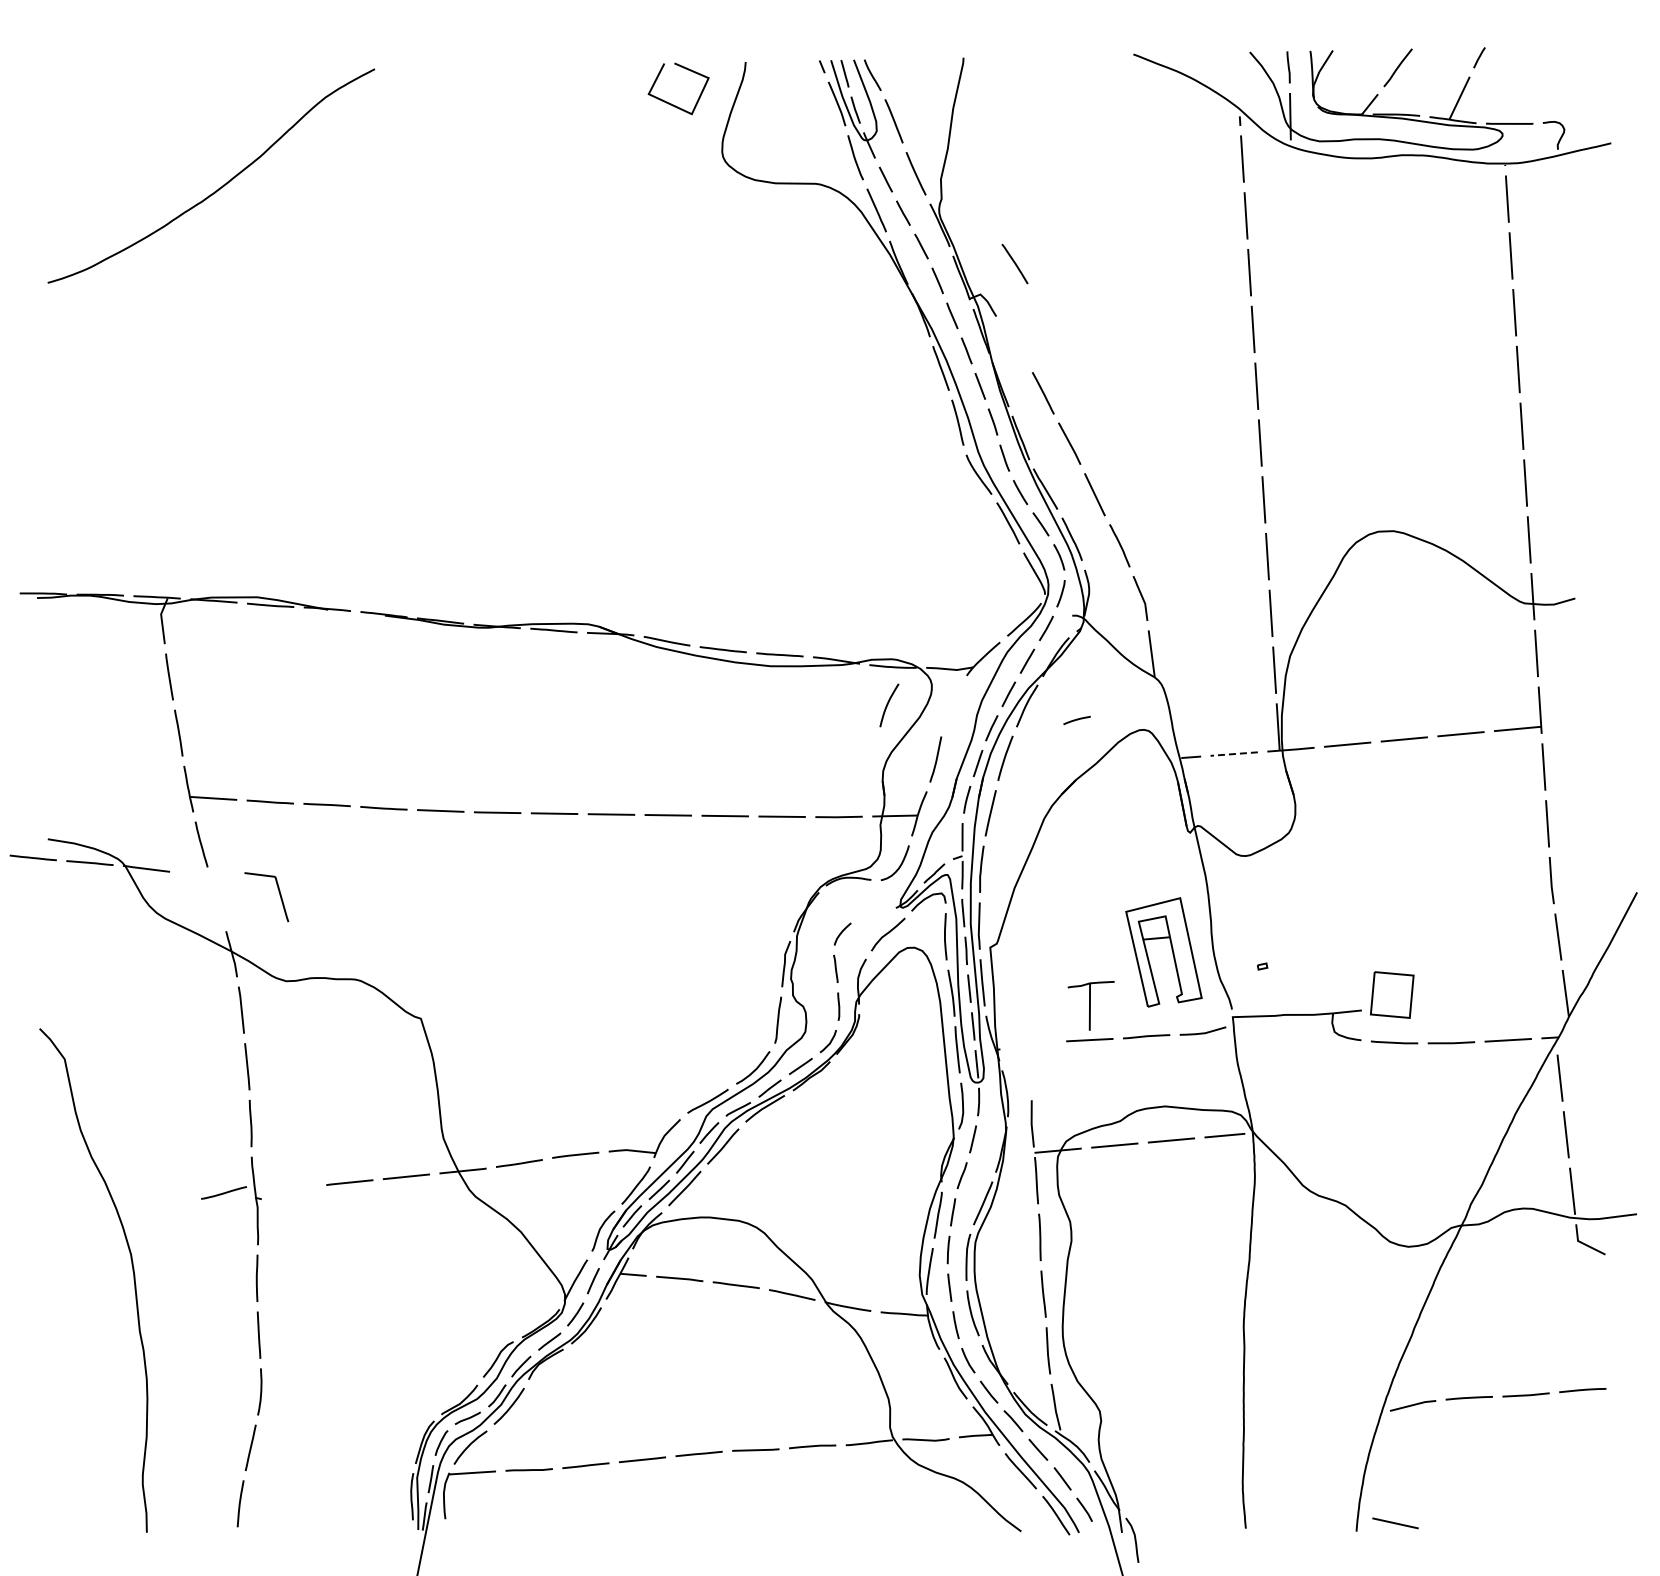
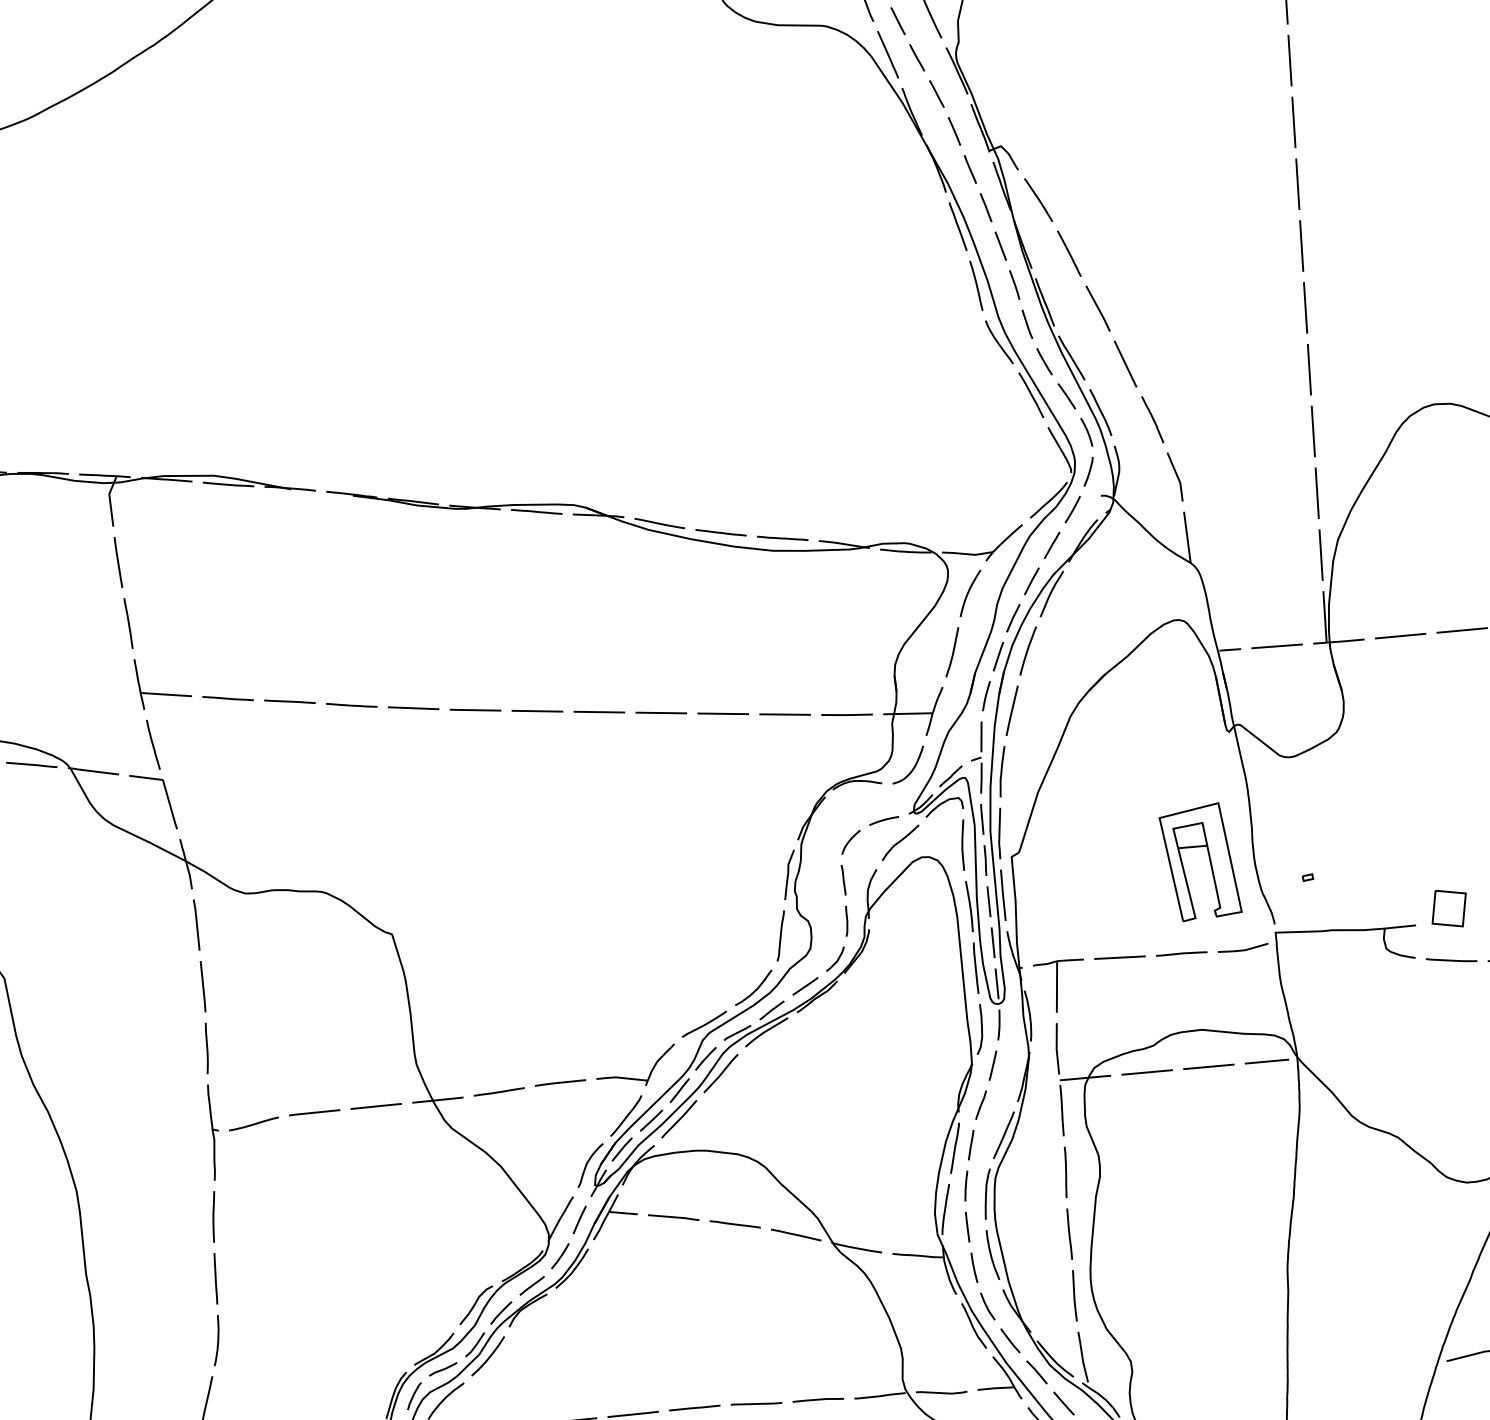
line: (1014, 263) -> (1038, 199), moved
curve: (888, 704) -> (969, 592), moved
curve: (1076, 720) -> (883, 820), moved
line: (1234, 754) -> (1277, 646), dashed -> solid
part: (278, 892) -> (166, 797), moved
part: (1392, 994) -> (1449, 908), size x0.71
part: (1090, 1005) -> (1057, 985), moved
line: (223, 1192) -> (253, 1123), moved

